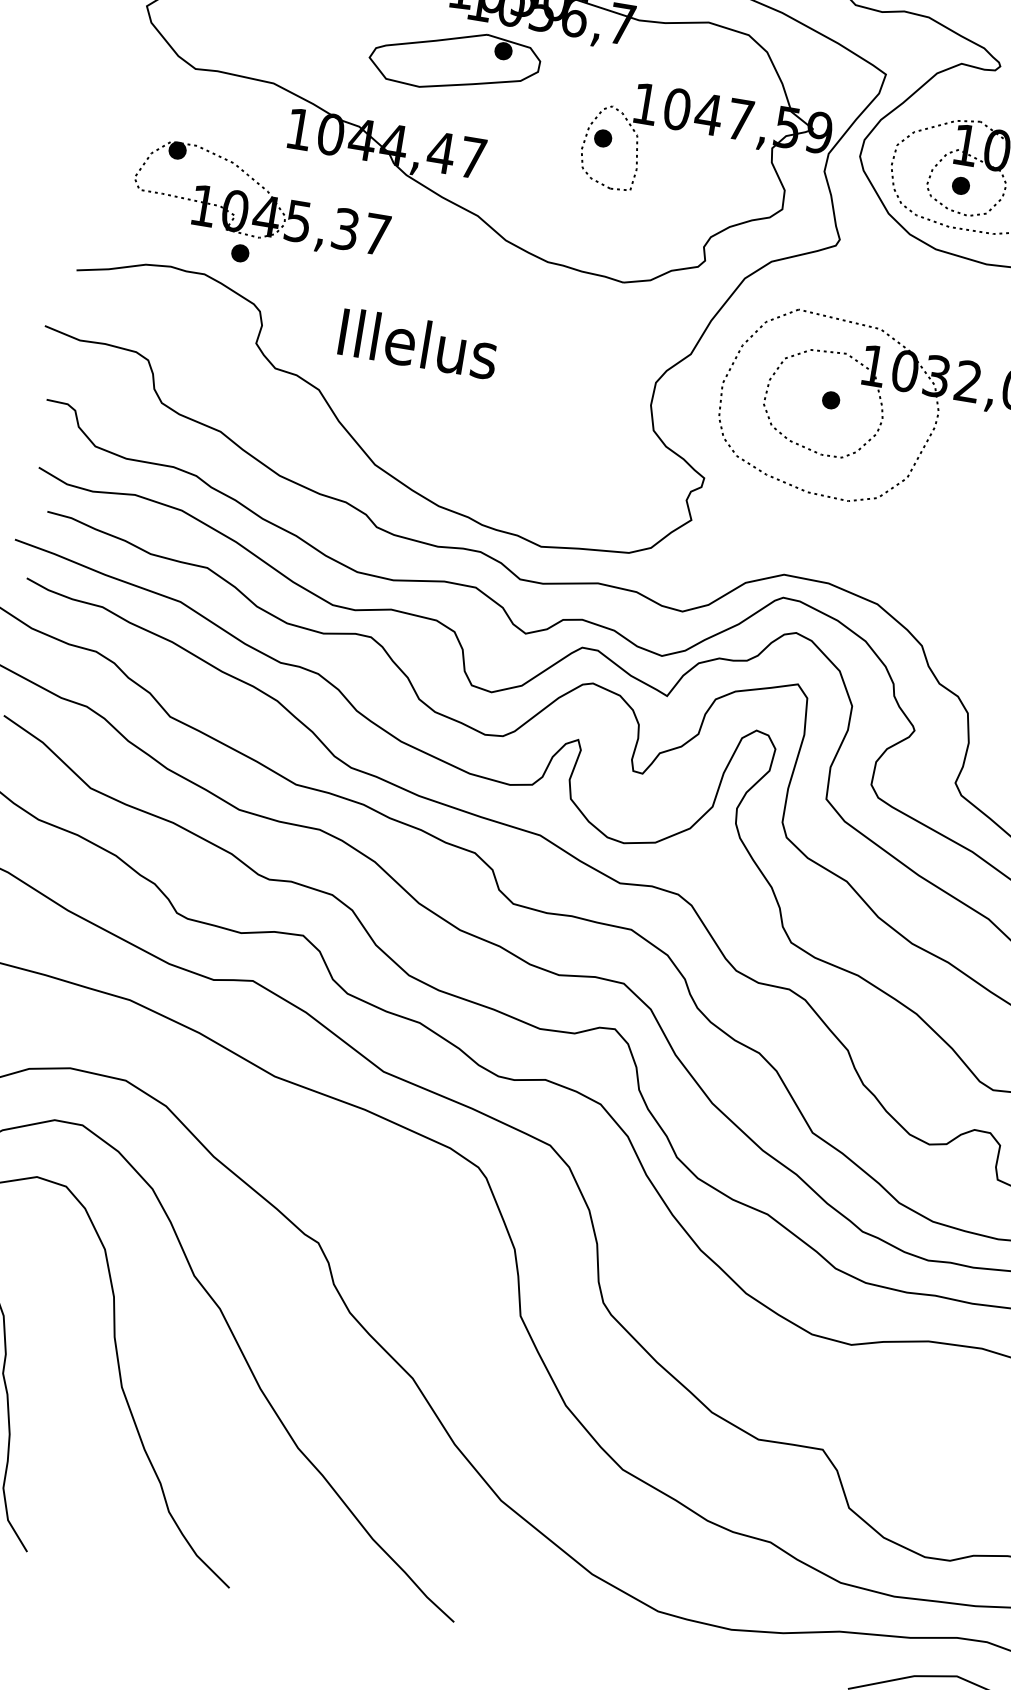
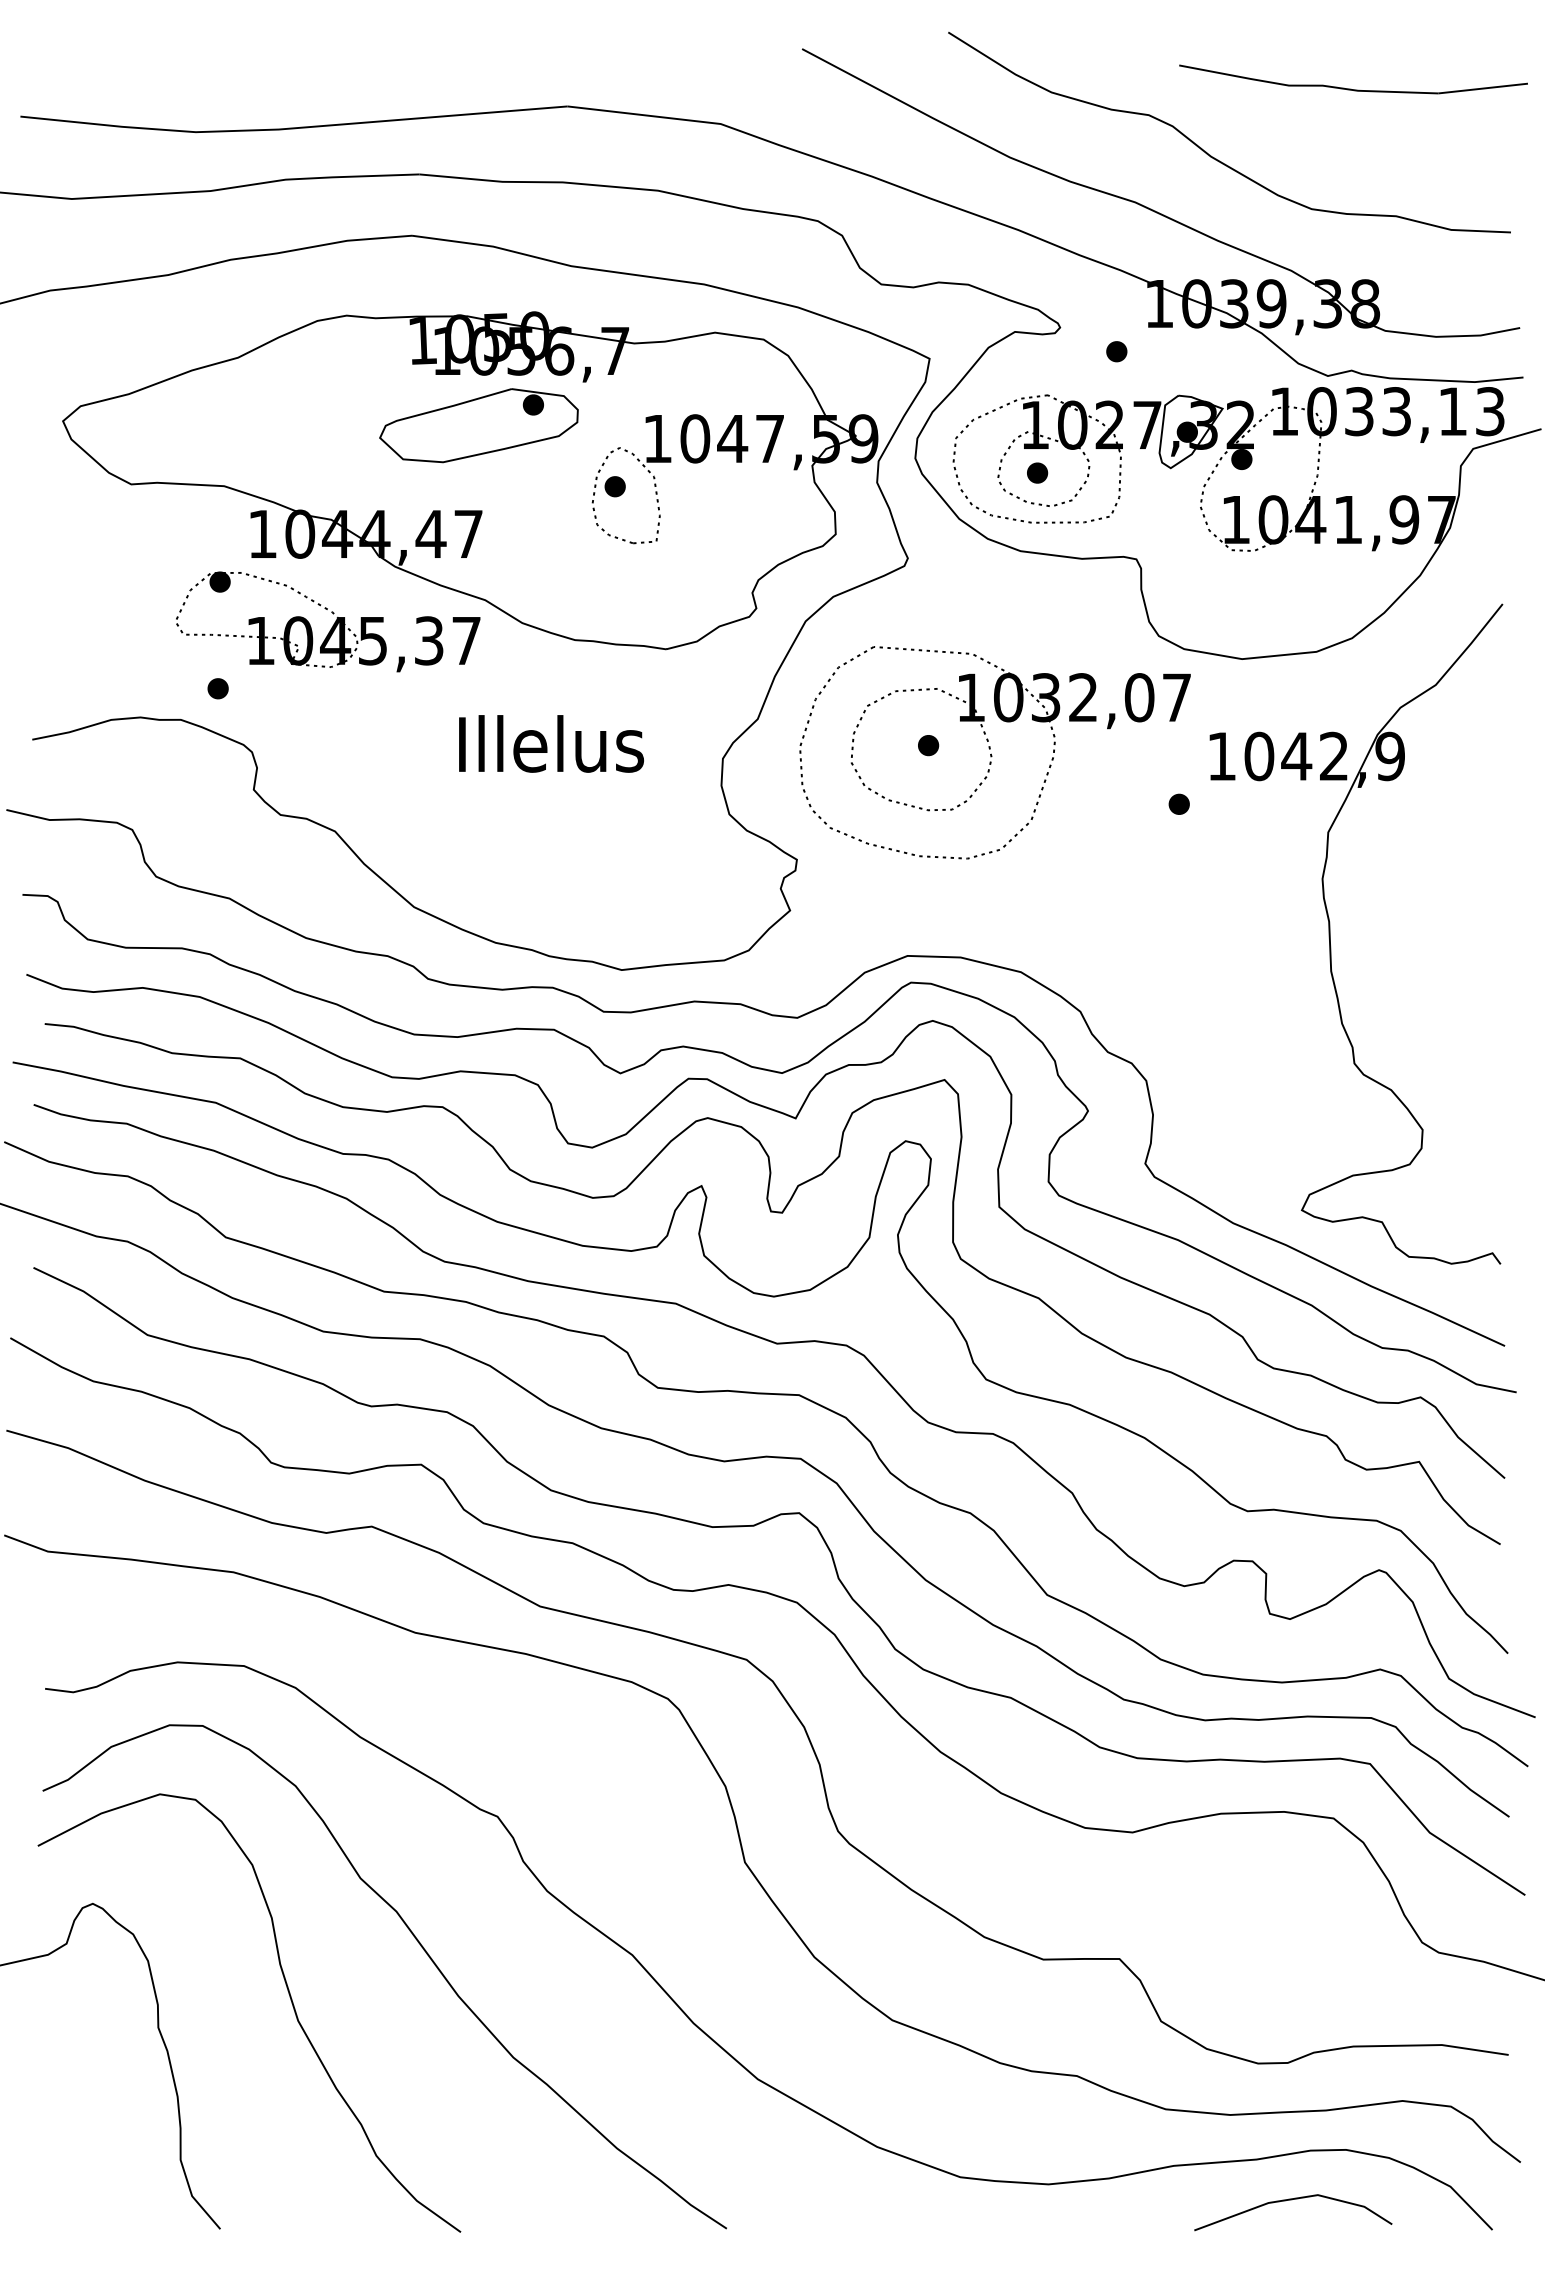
part: (454, 60) -> (478, 425), moved
part: (263, 198) -> (328, 621), moved
text: (418, 343) -> (551, 743), moved

